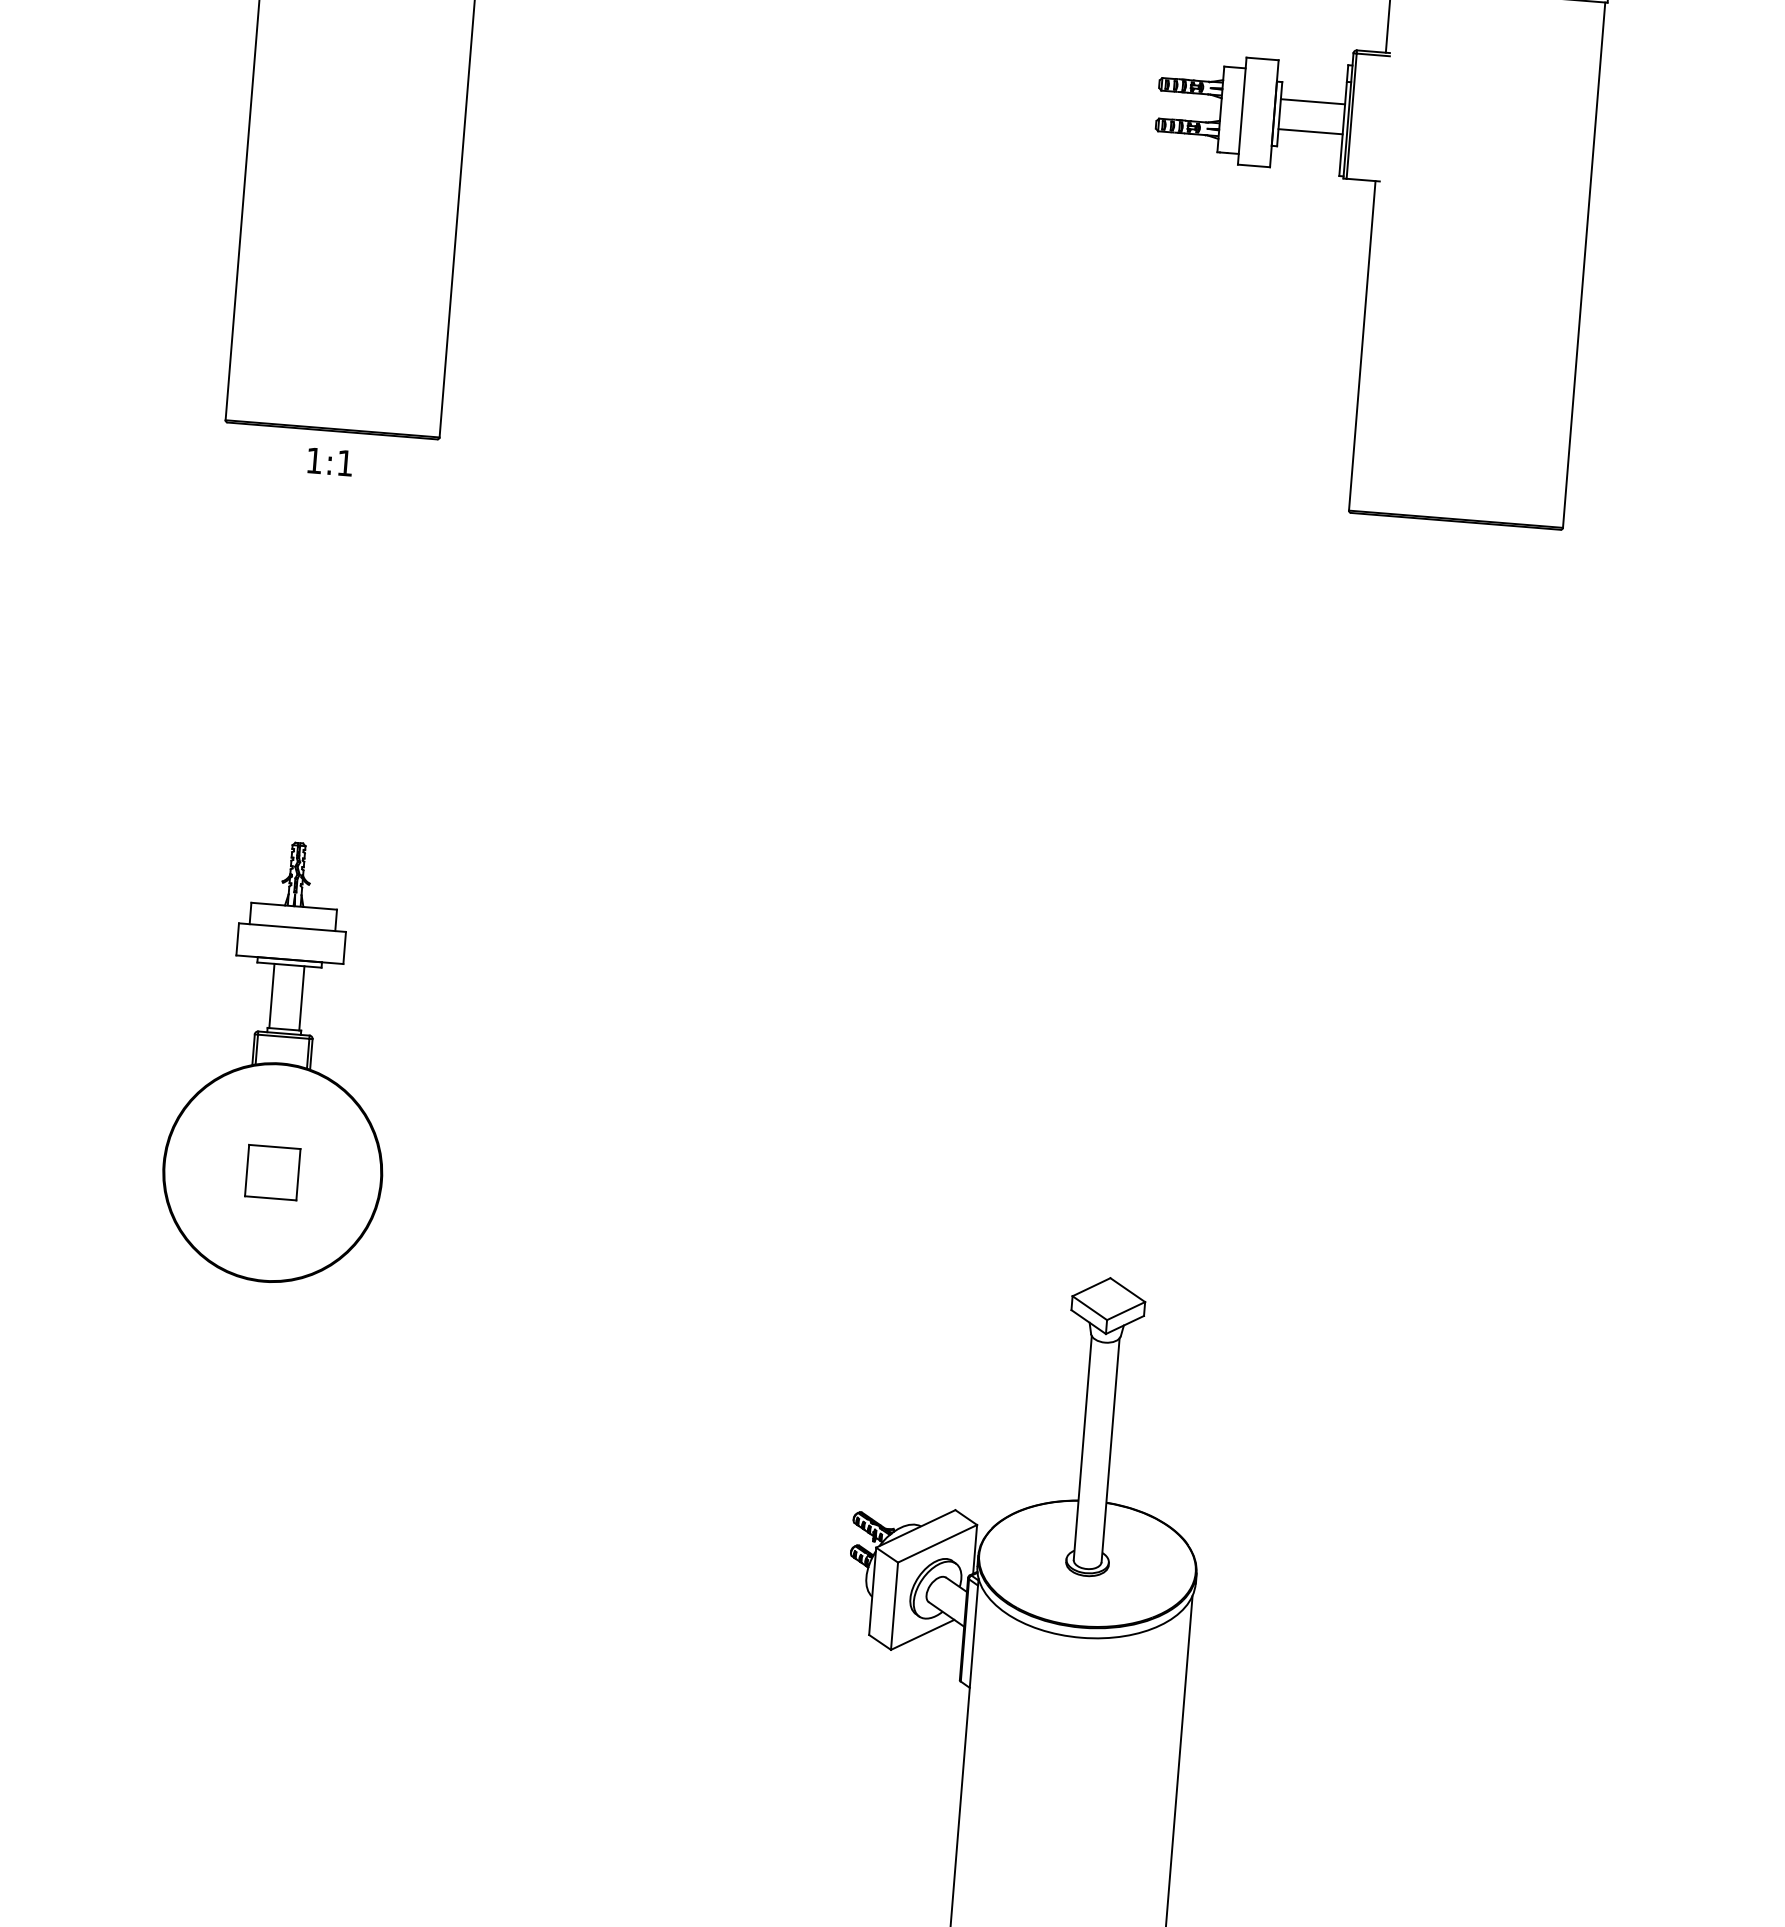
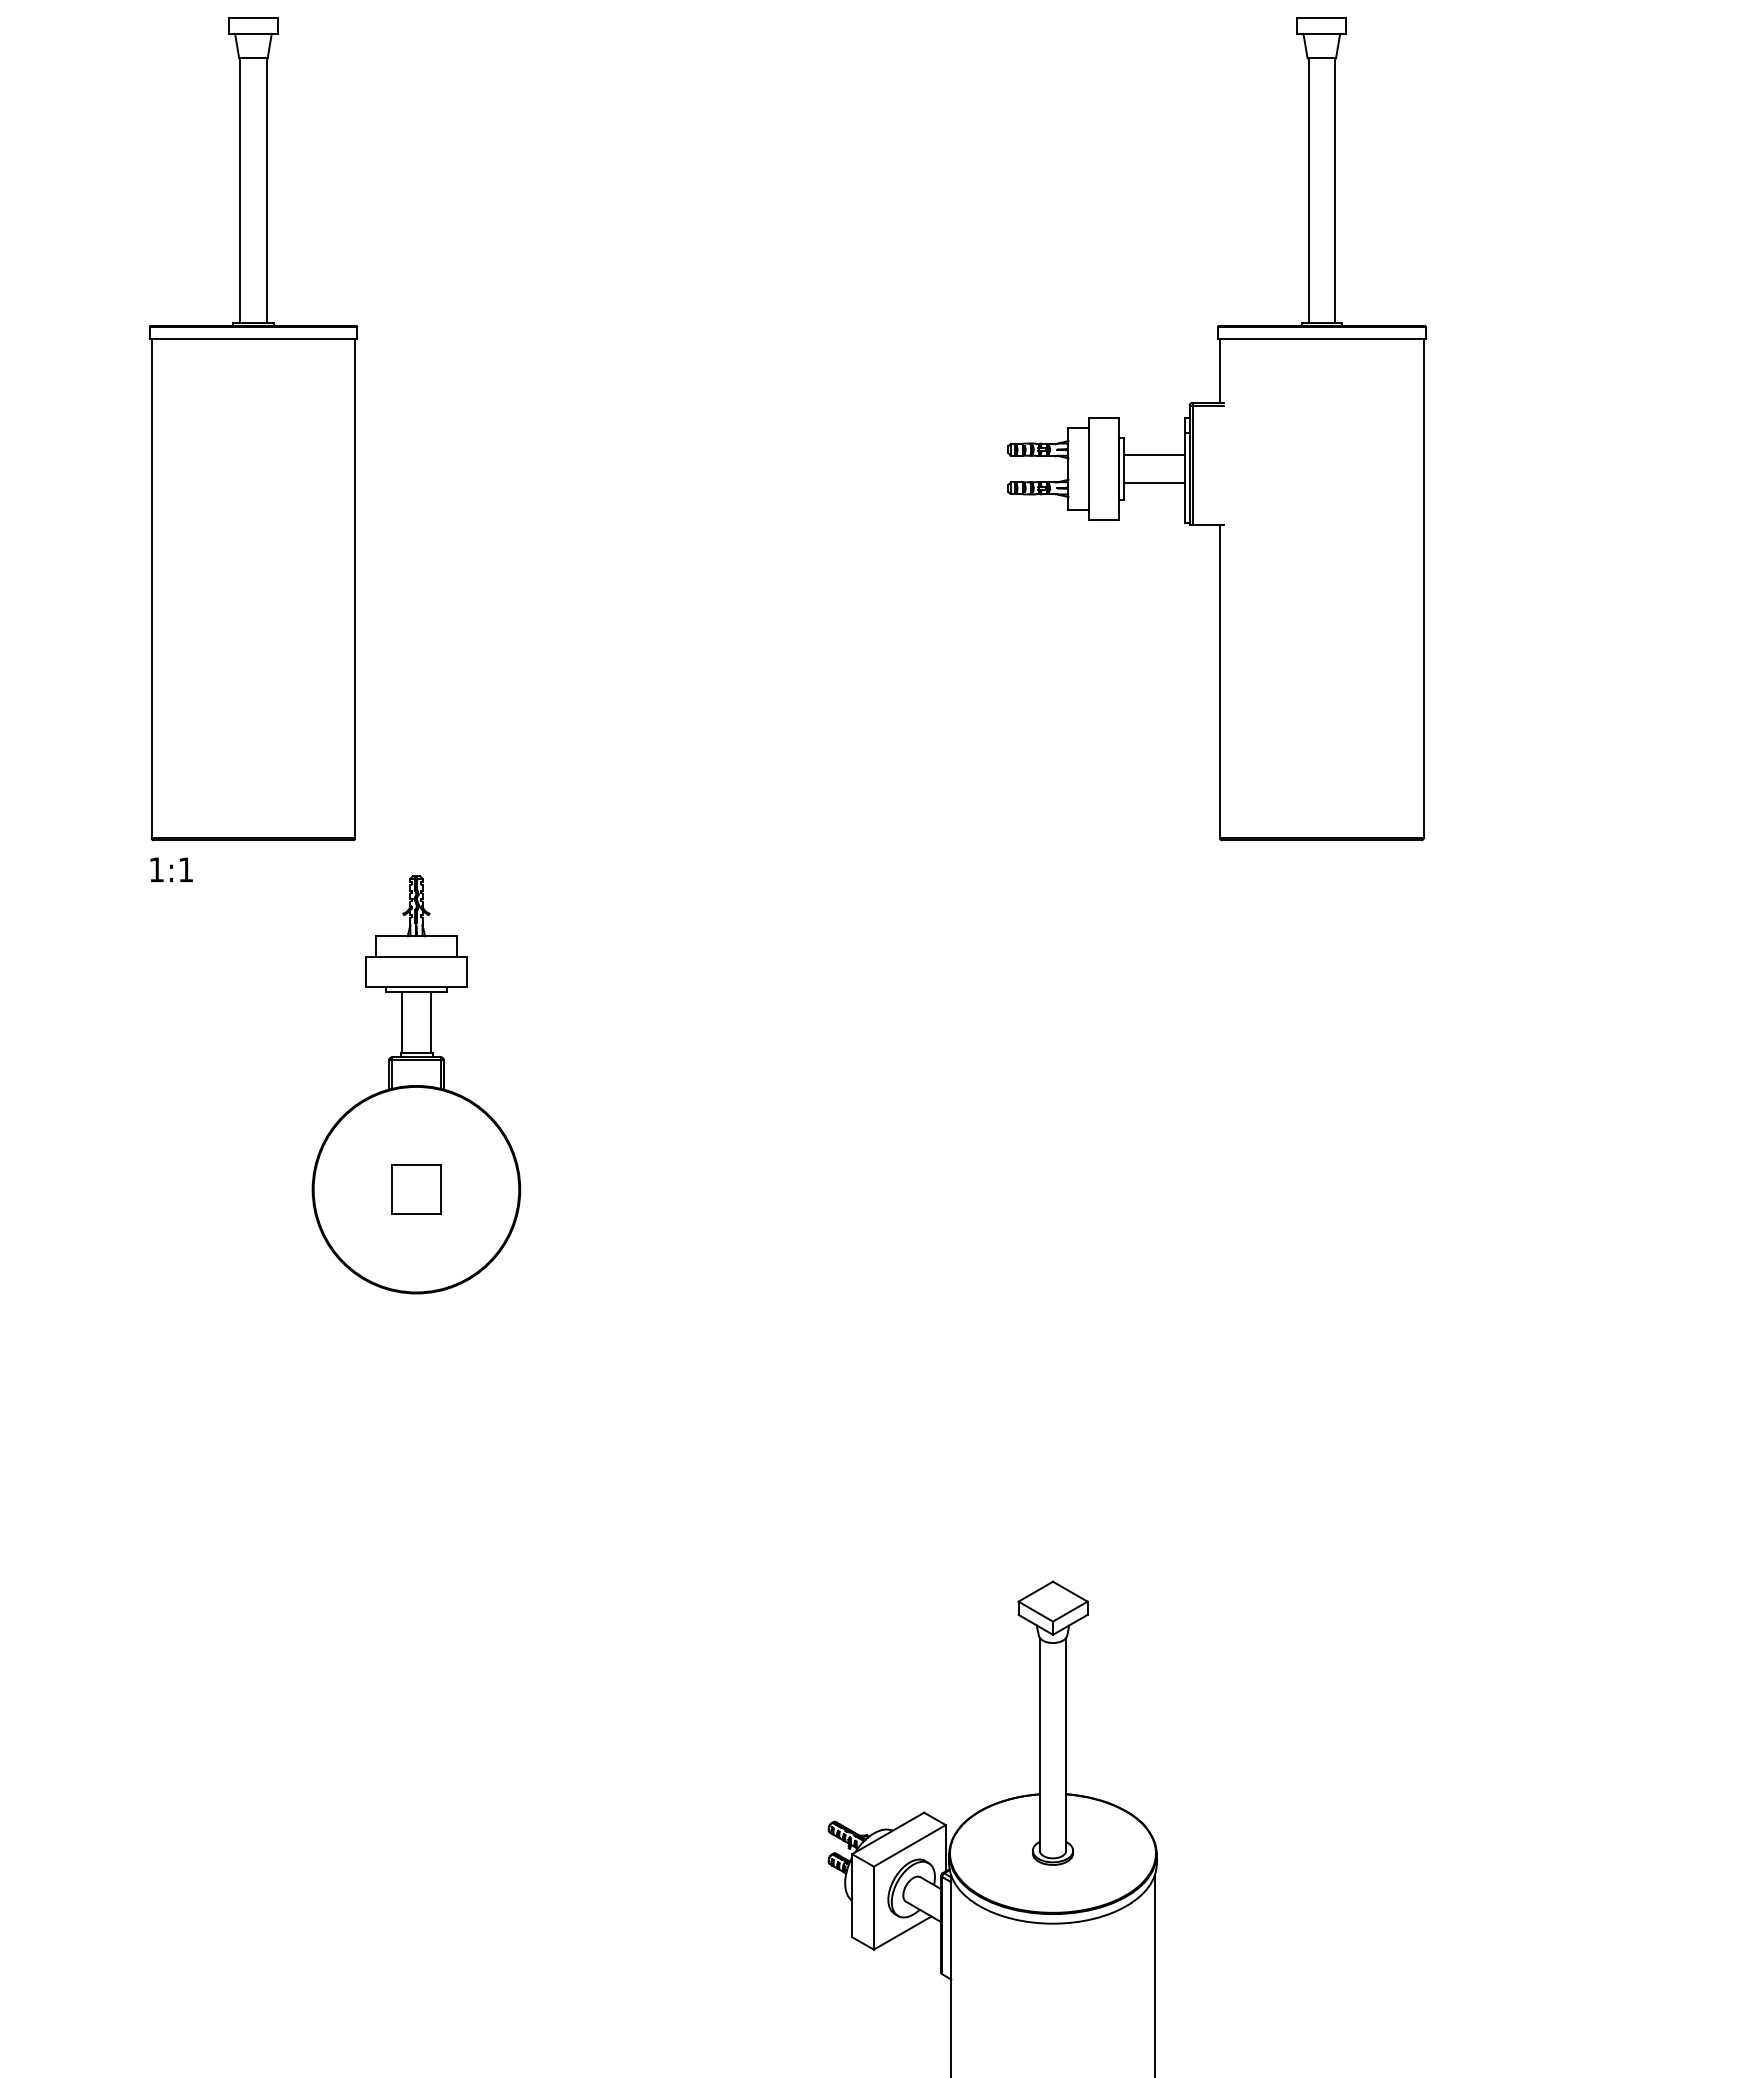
text: (330, 461) -> (171, 869), moved
part: (281, 1062) -> (416, 1084), moved

